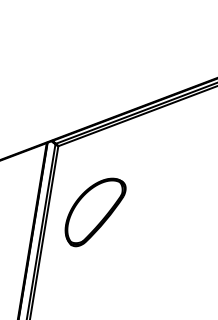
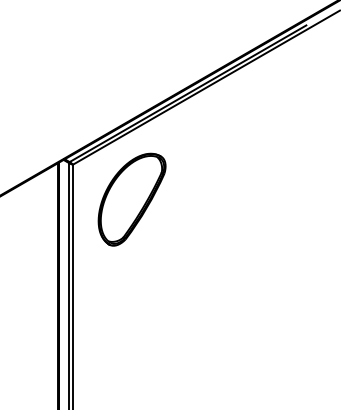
part: (94, 212) -> (131, 199), moved

